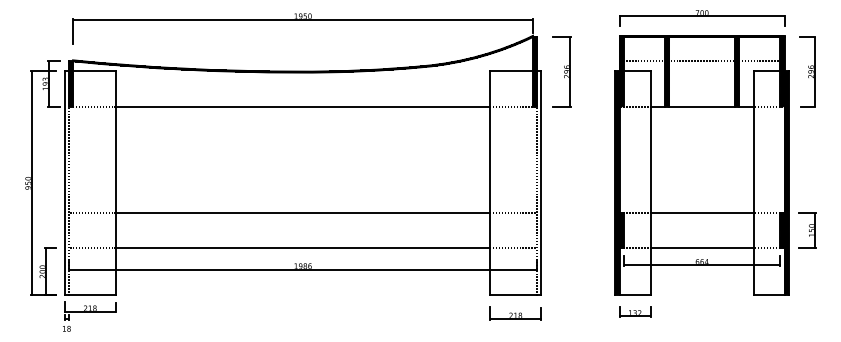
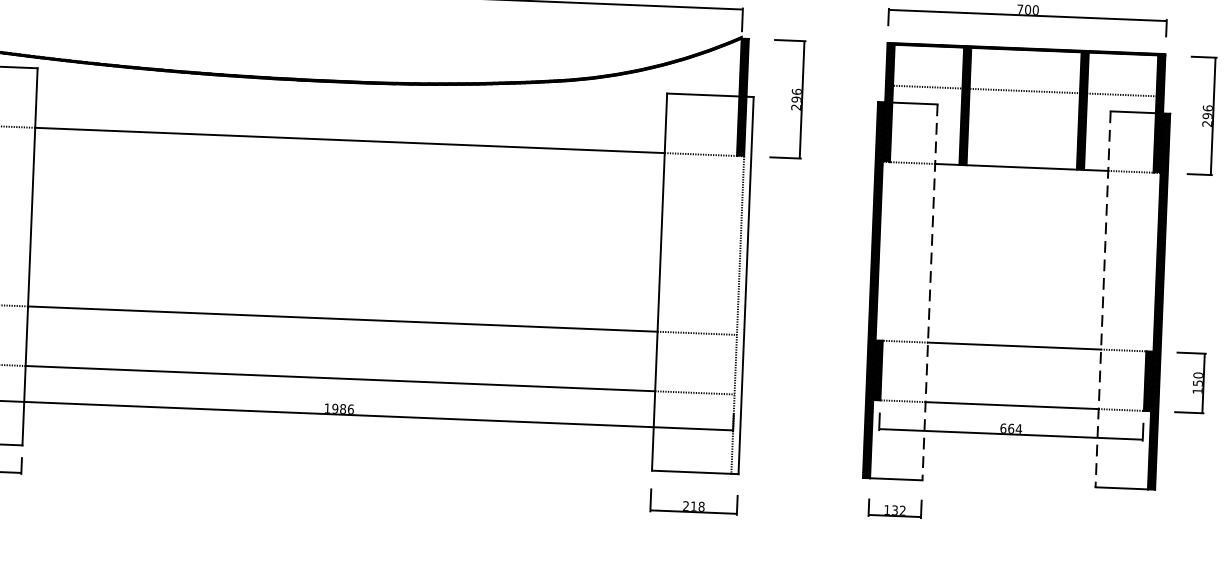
line: (650, 183) -> (929, 293), solid -> dashed
line: (753, 183) -> (1102, 300), solid -> dashed

